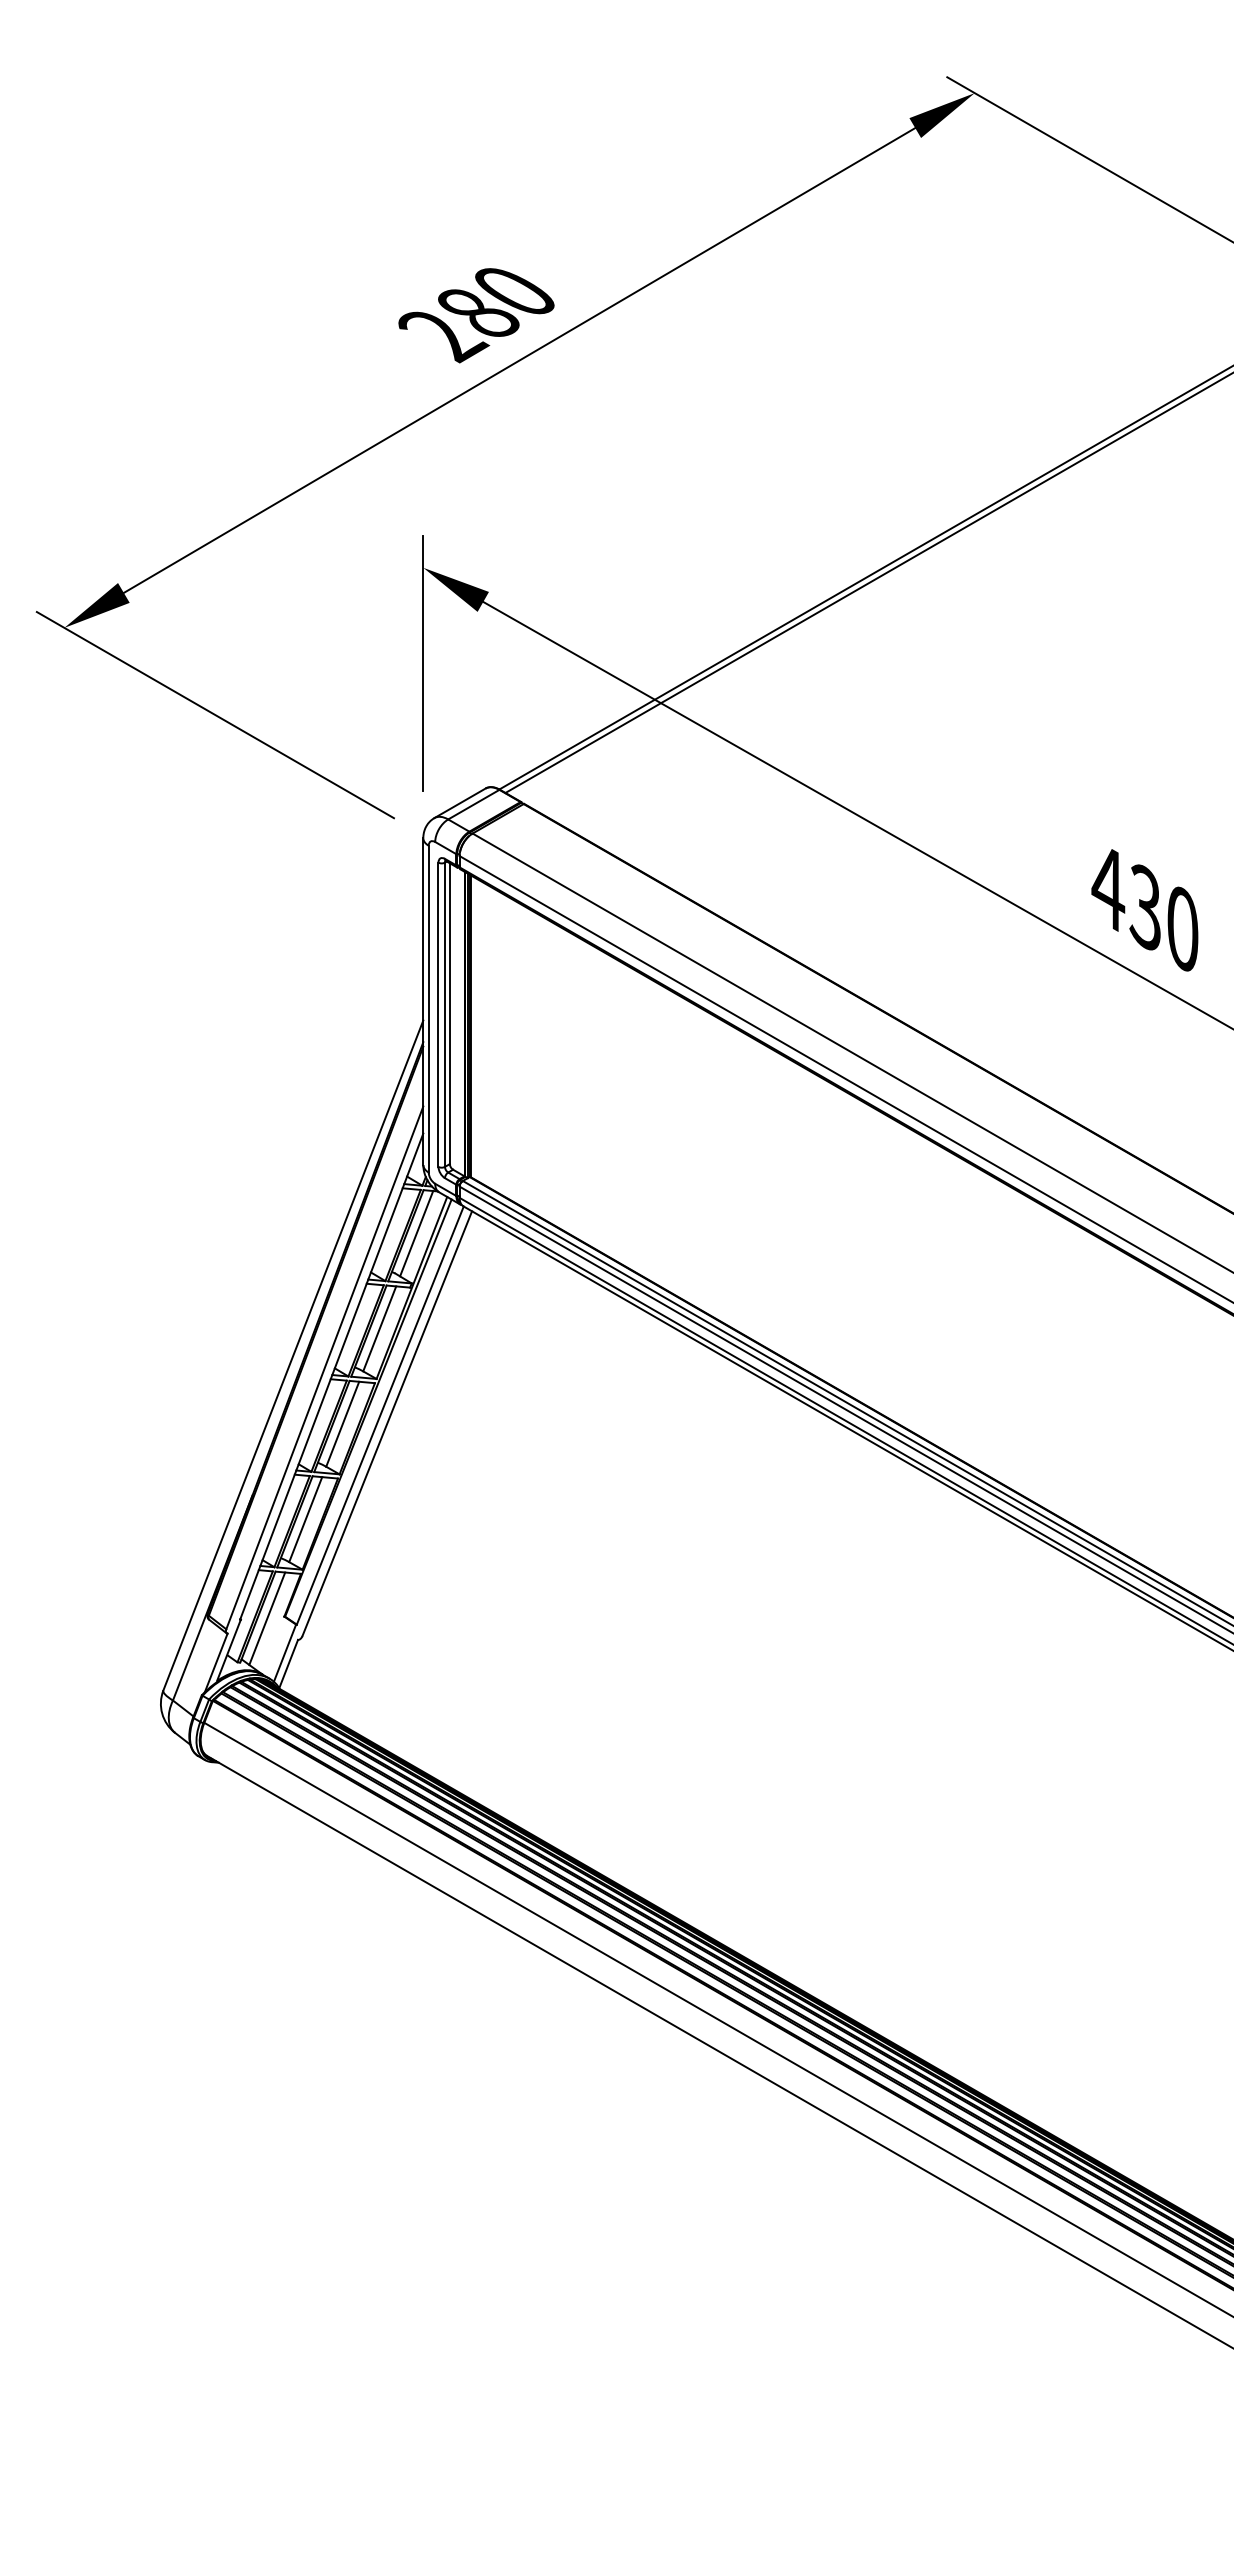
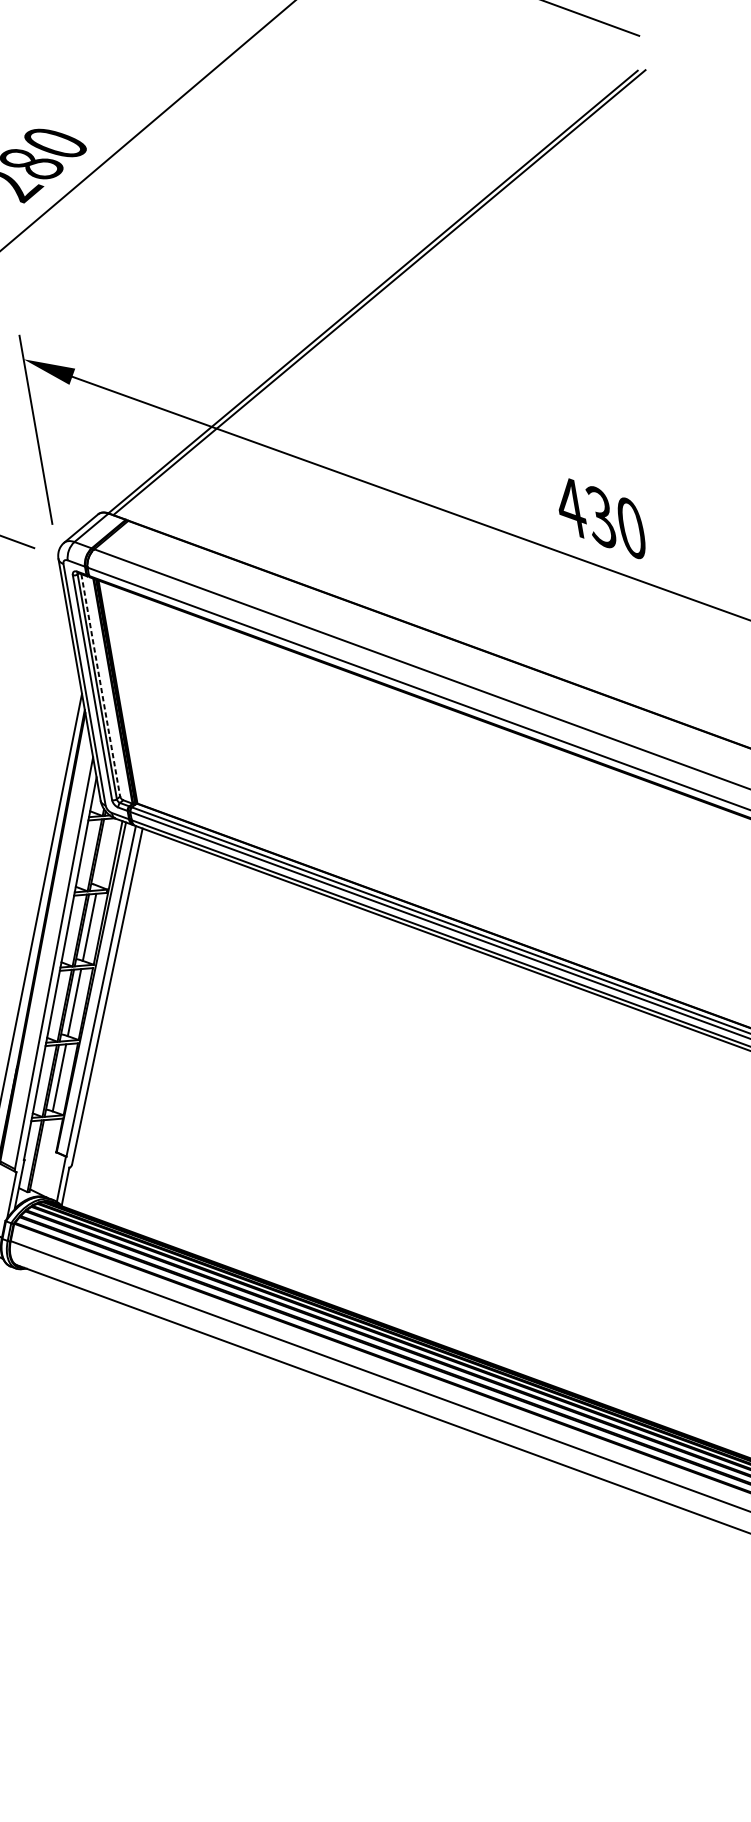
line: (449, 1014) -> (100, 686), solid -> dashed
line: (416, 1233) -> (104, 852), removed
line: (267, 1618) -> (43, 1155), removed

